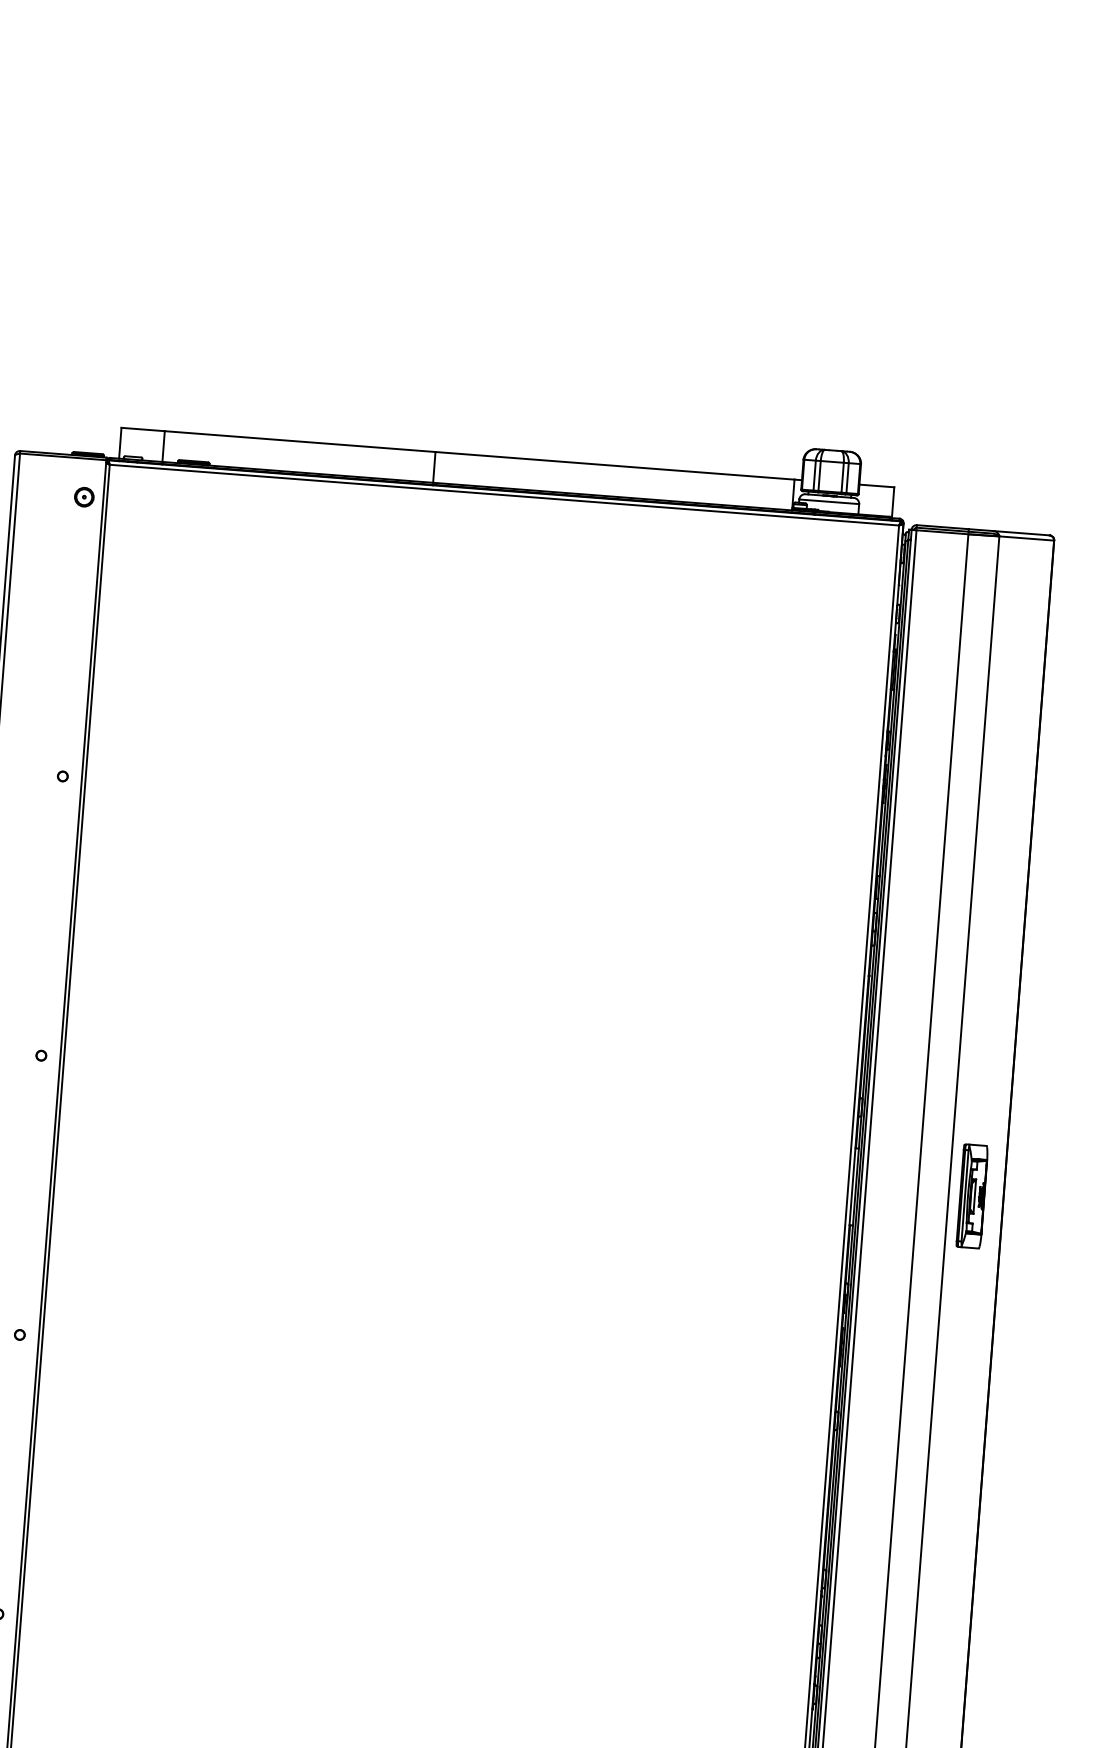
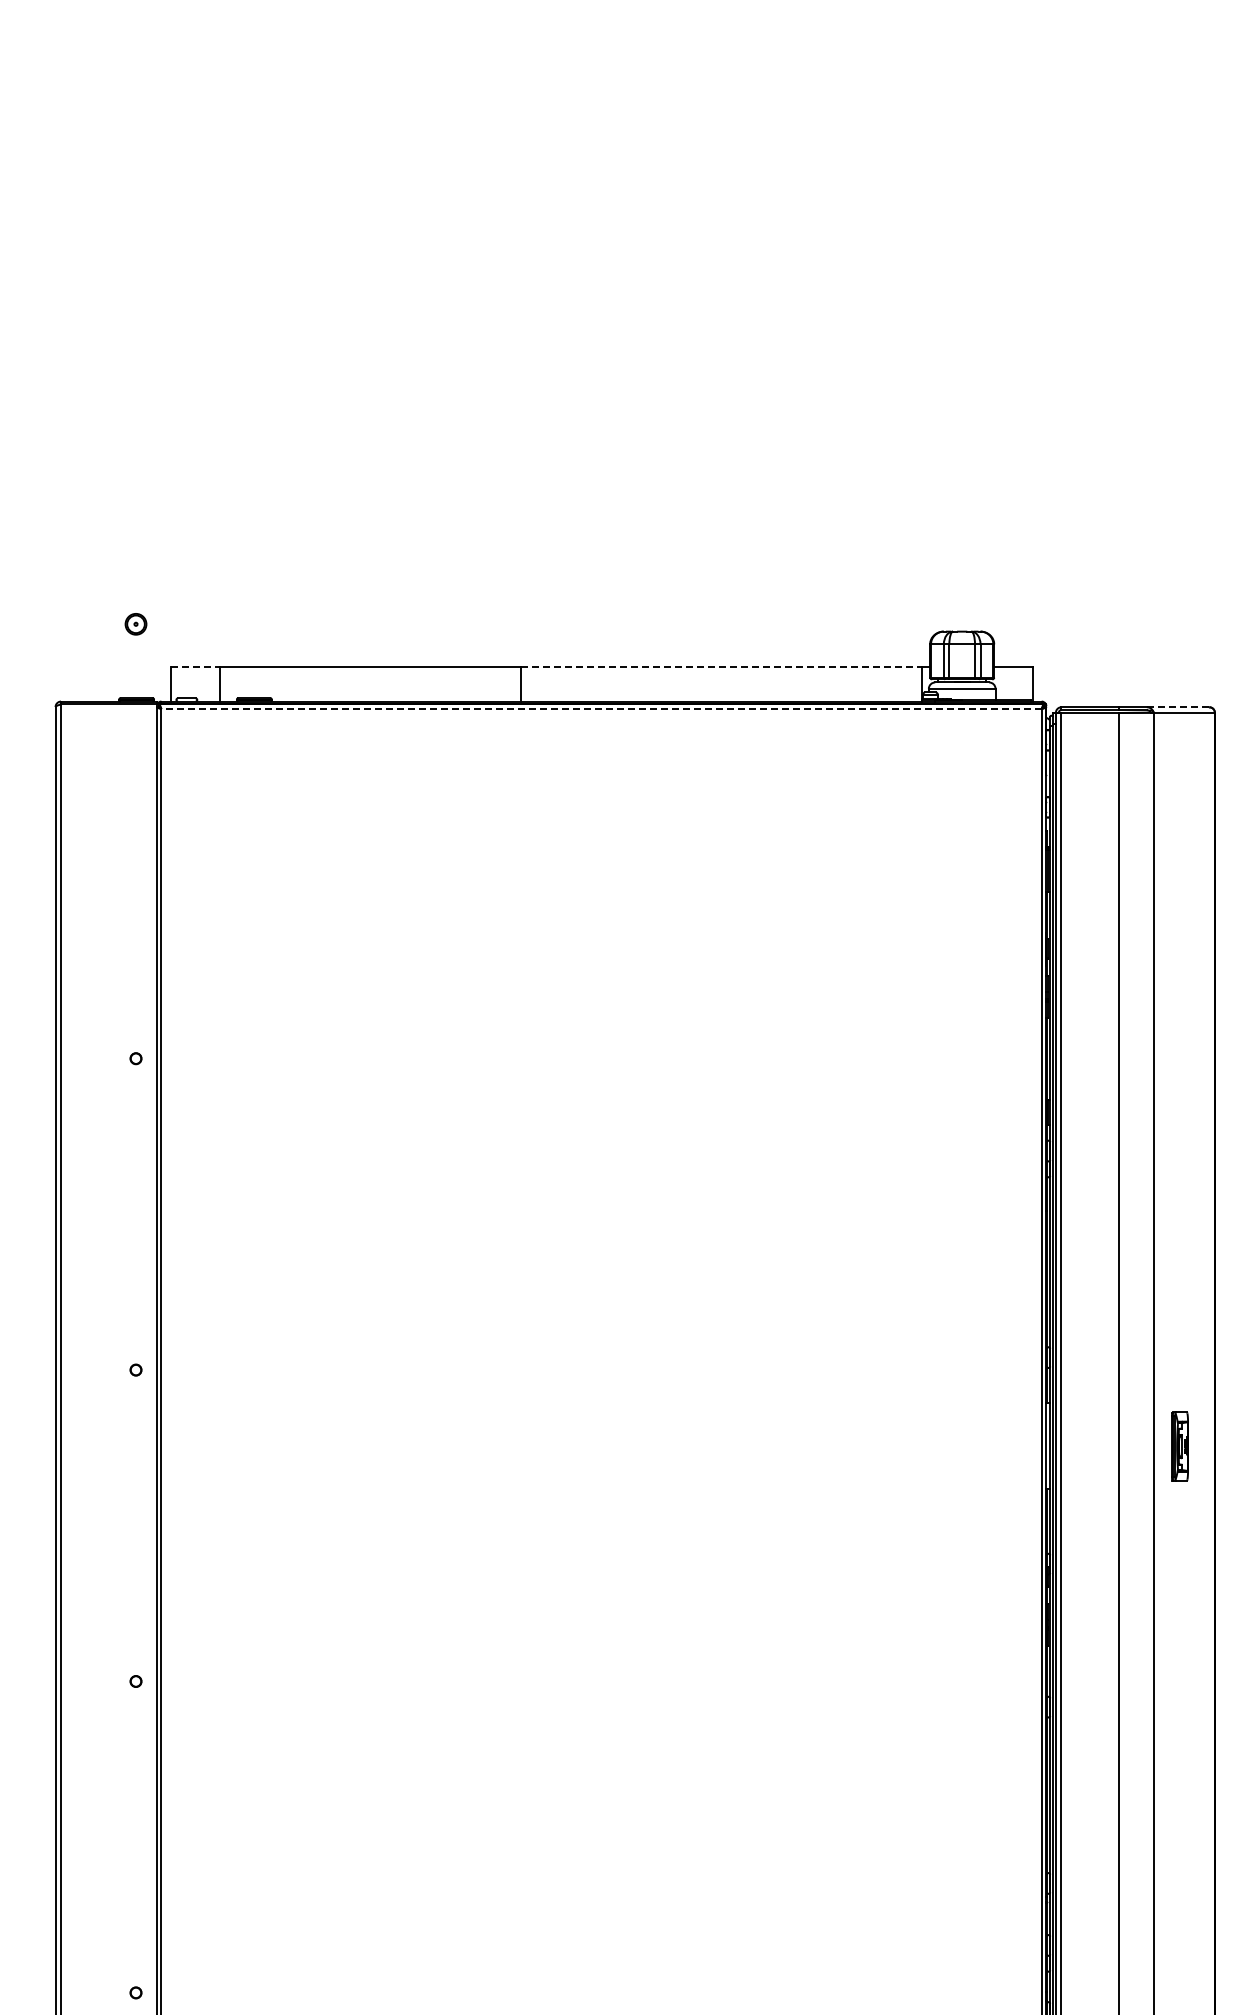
line: (143, 429) -> (195, 667), solid -> dashed
line: (615, 466) -> (722, 667), solid -> dashed
line: (504, 495) -> (601, 709), solid -> dashed
part: (83, 497) -> (135, 624), moved
line: (1021, 533) -> (1178, 707), solid -> dashed
part: (971, 1196) -> (1179, 1446), size x0.6

